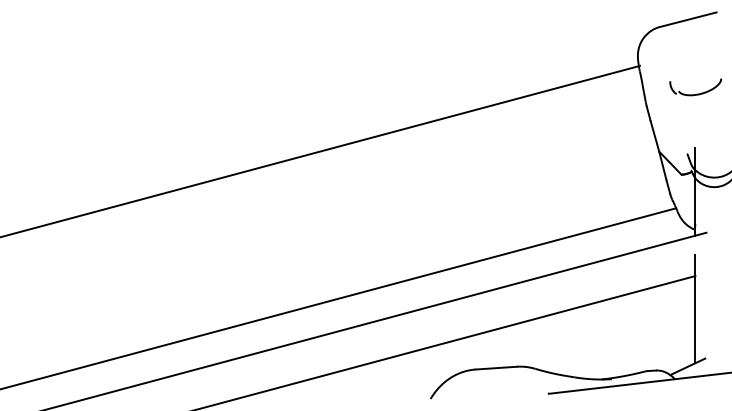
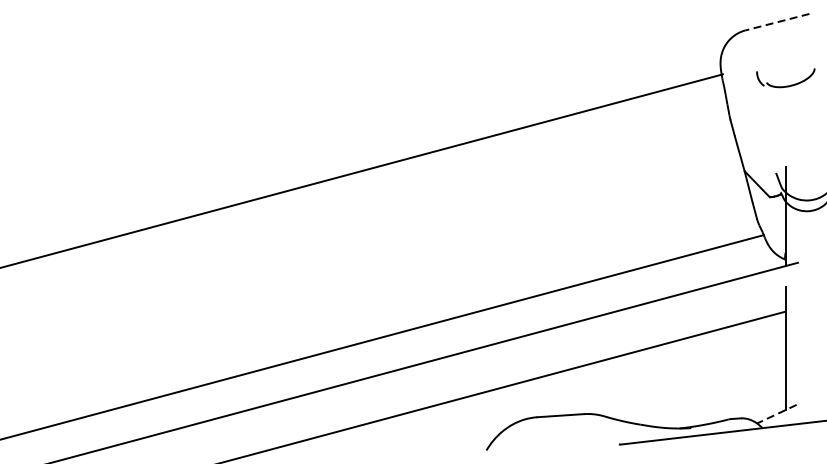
line: (687, 19) -> (776, 21), solid -> dashed
part: (696, 93) -> (786, 85), moved
line: (687, 367) -> (776, 414), solid -> dashed

